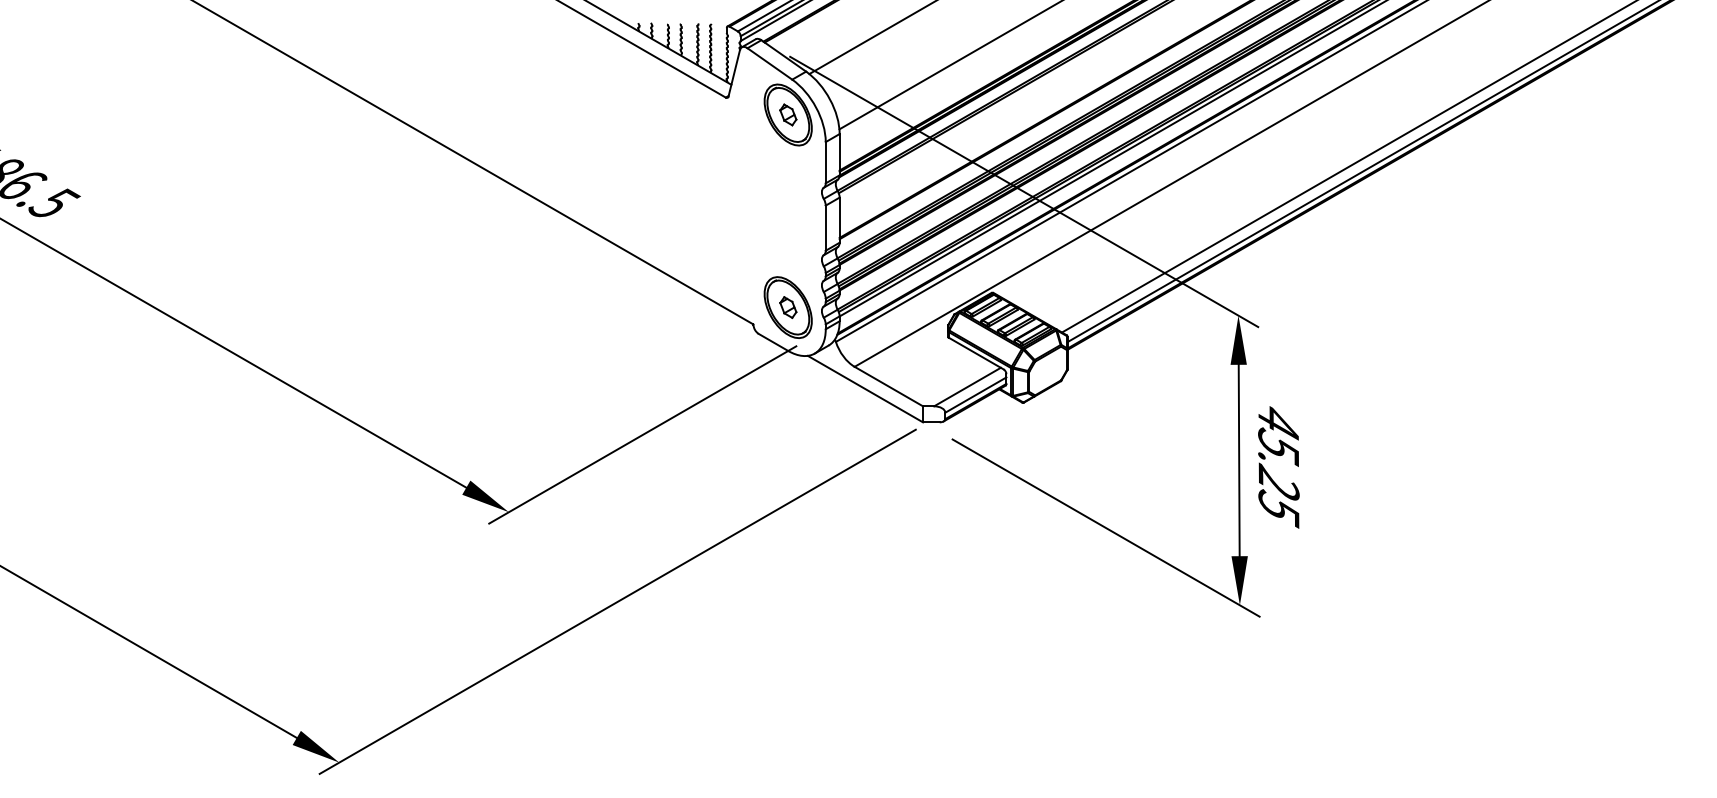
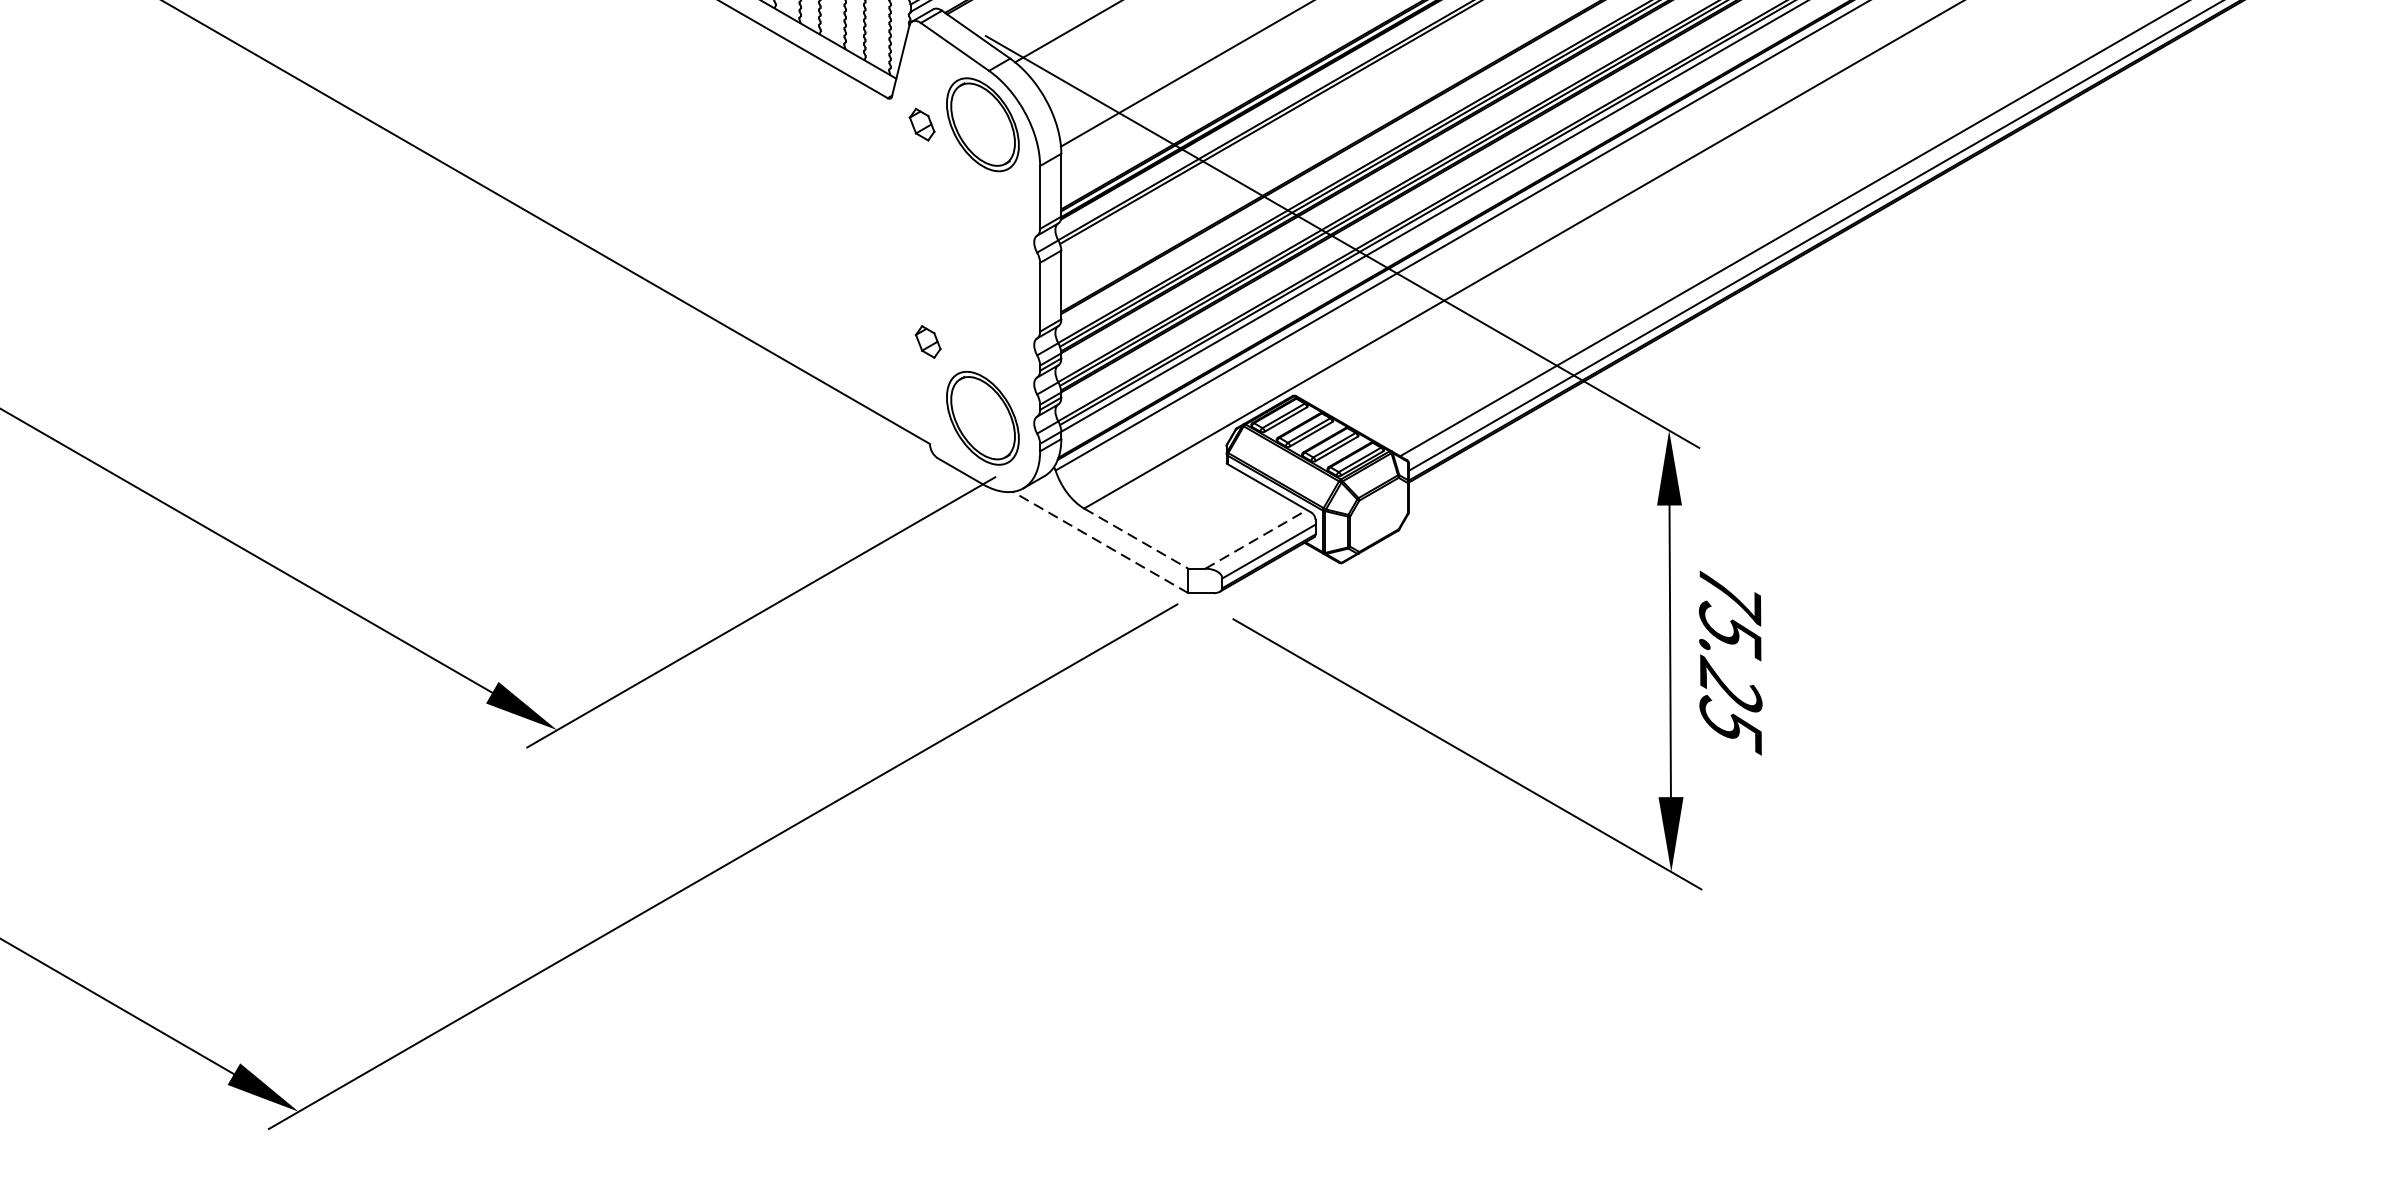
part: (788, 114) -> (922, 123), moved
part: (788, 307) -> (928, 341), moved
line: (889, 386) -> (1137, 538), solid -> dashed
line: (967, 387) -> (1256, 540), solid -> dashed
line: (865, 388) -> (1100, 541), solid -> dashed
text: (1278, 425) -> (1730, 597), 45.25 -> 75.25

